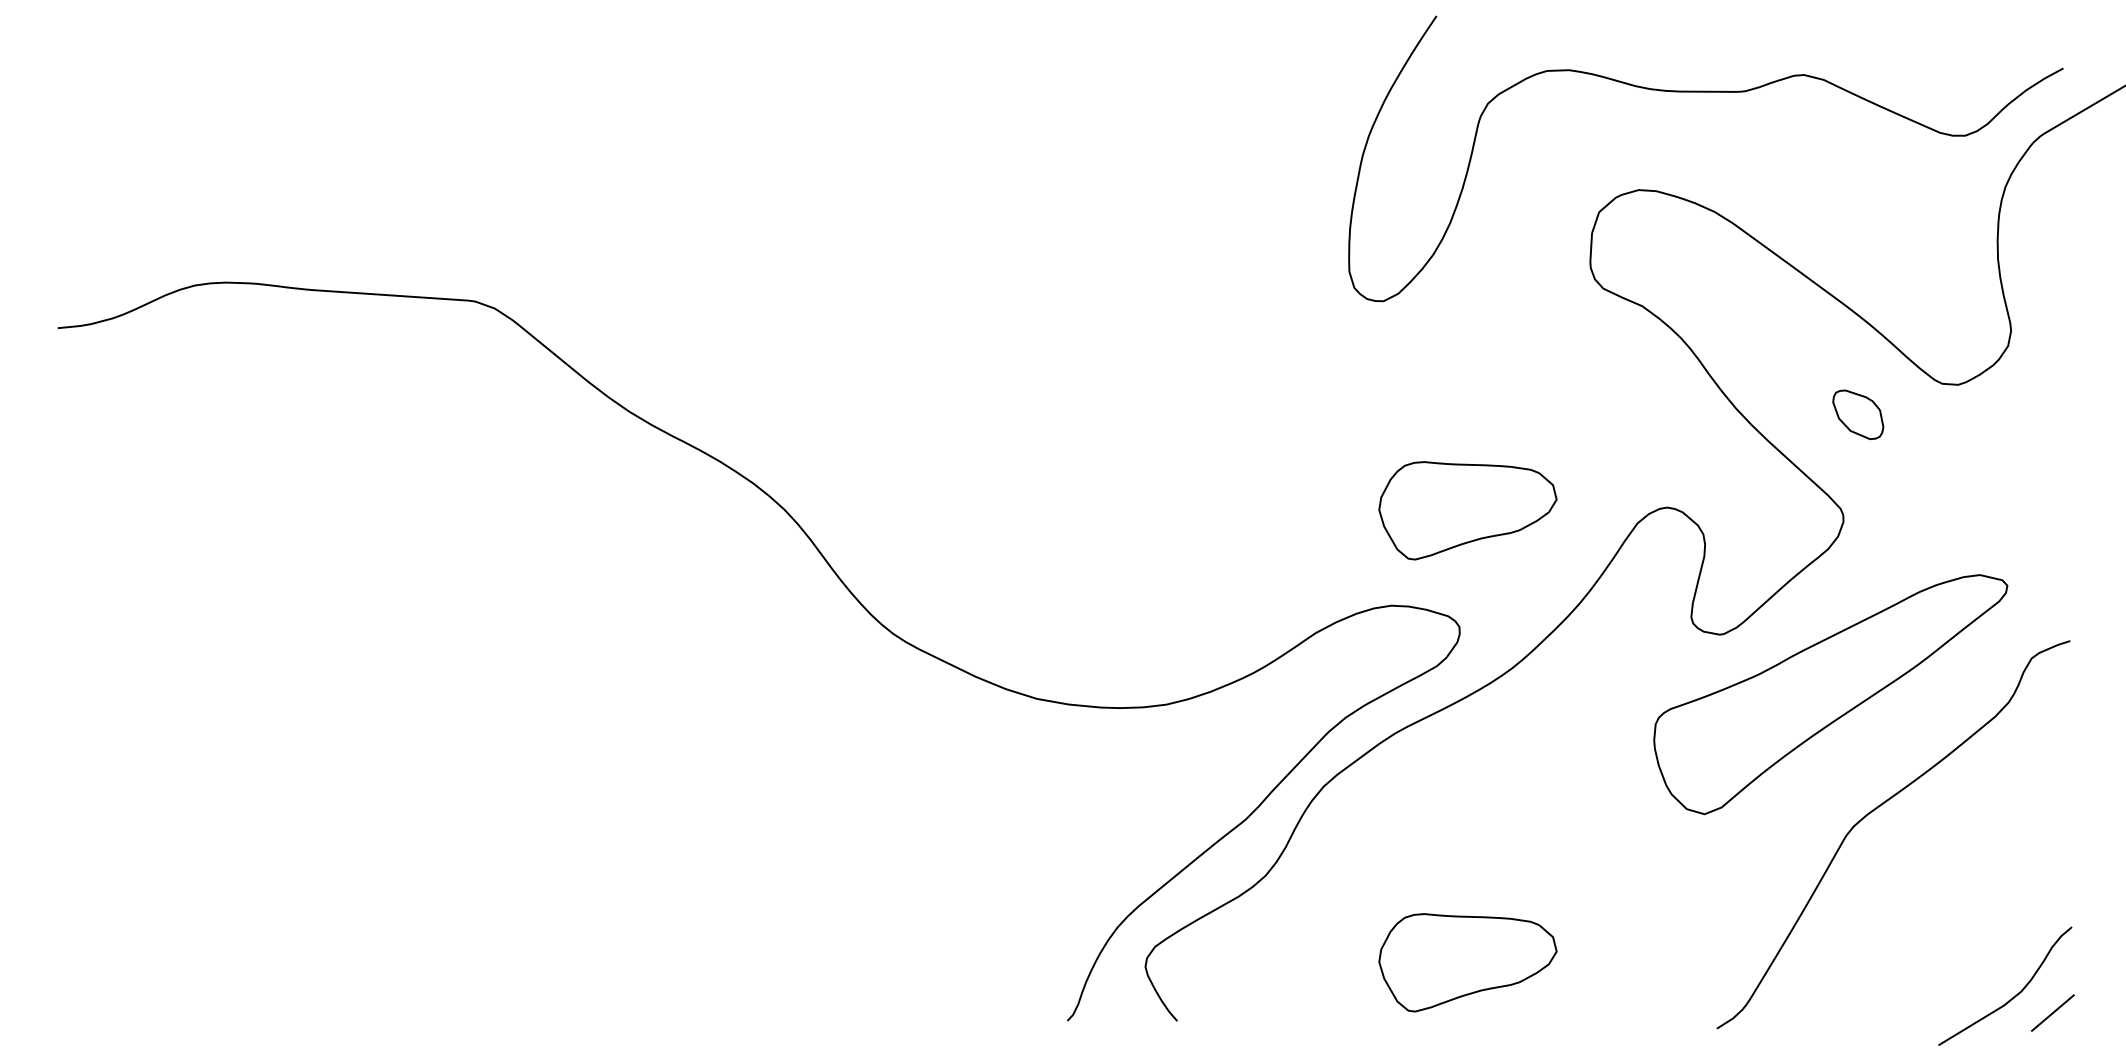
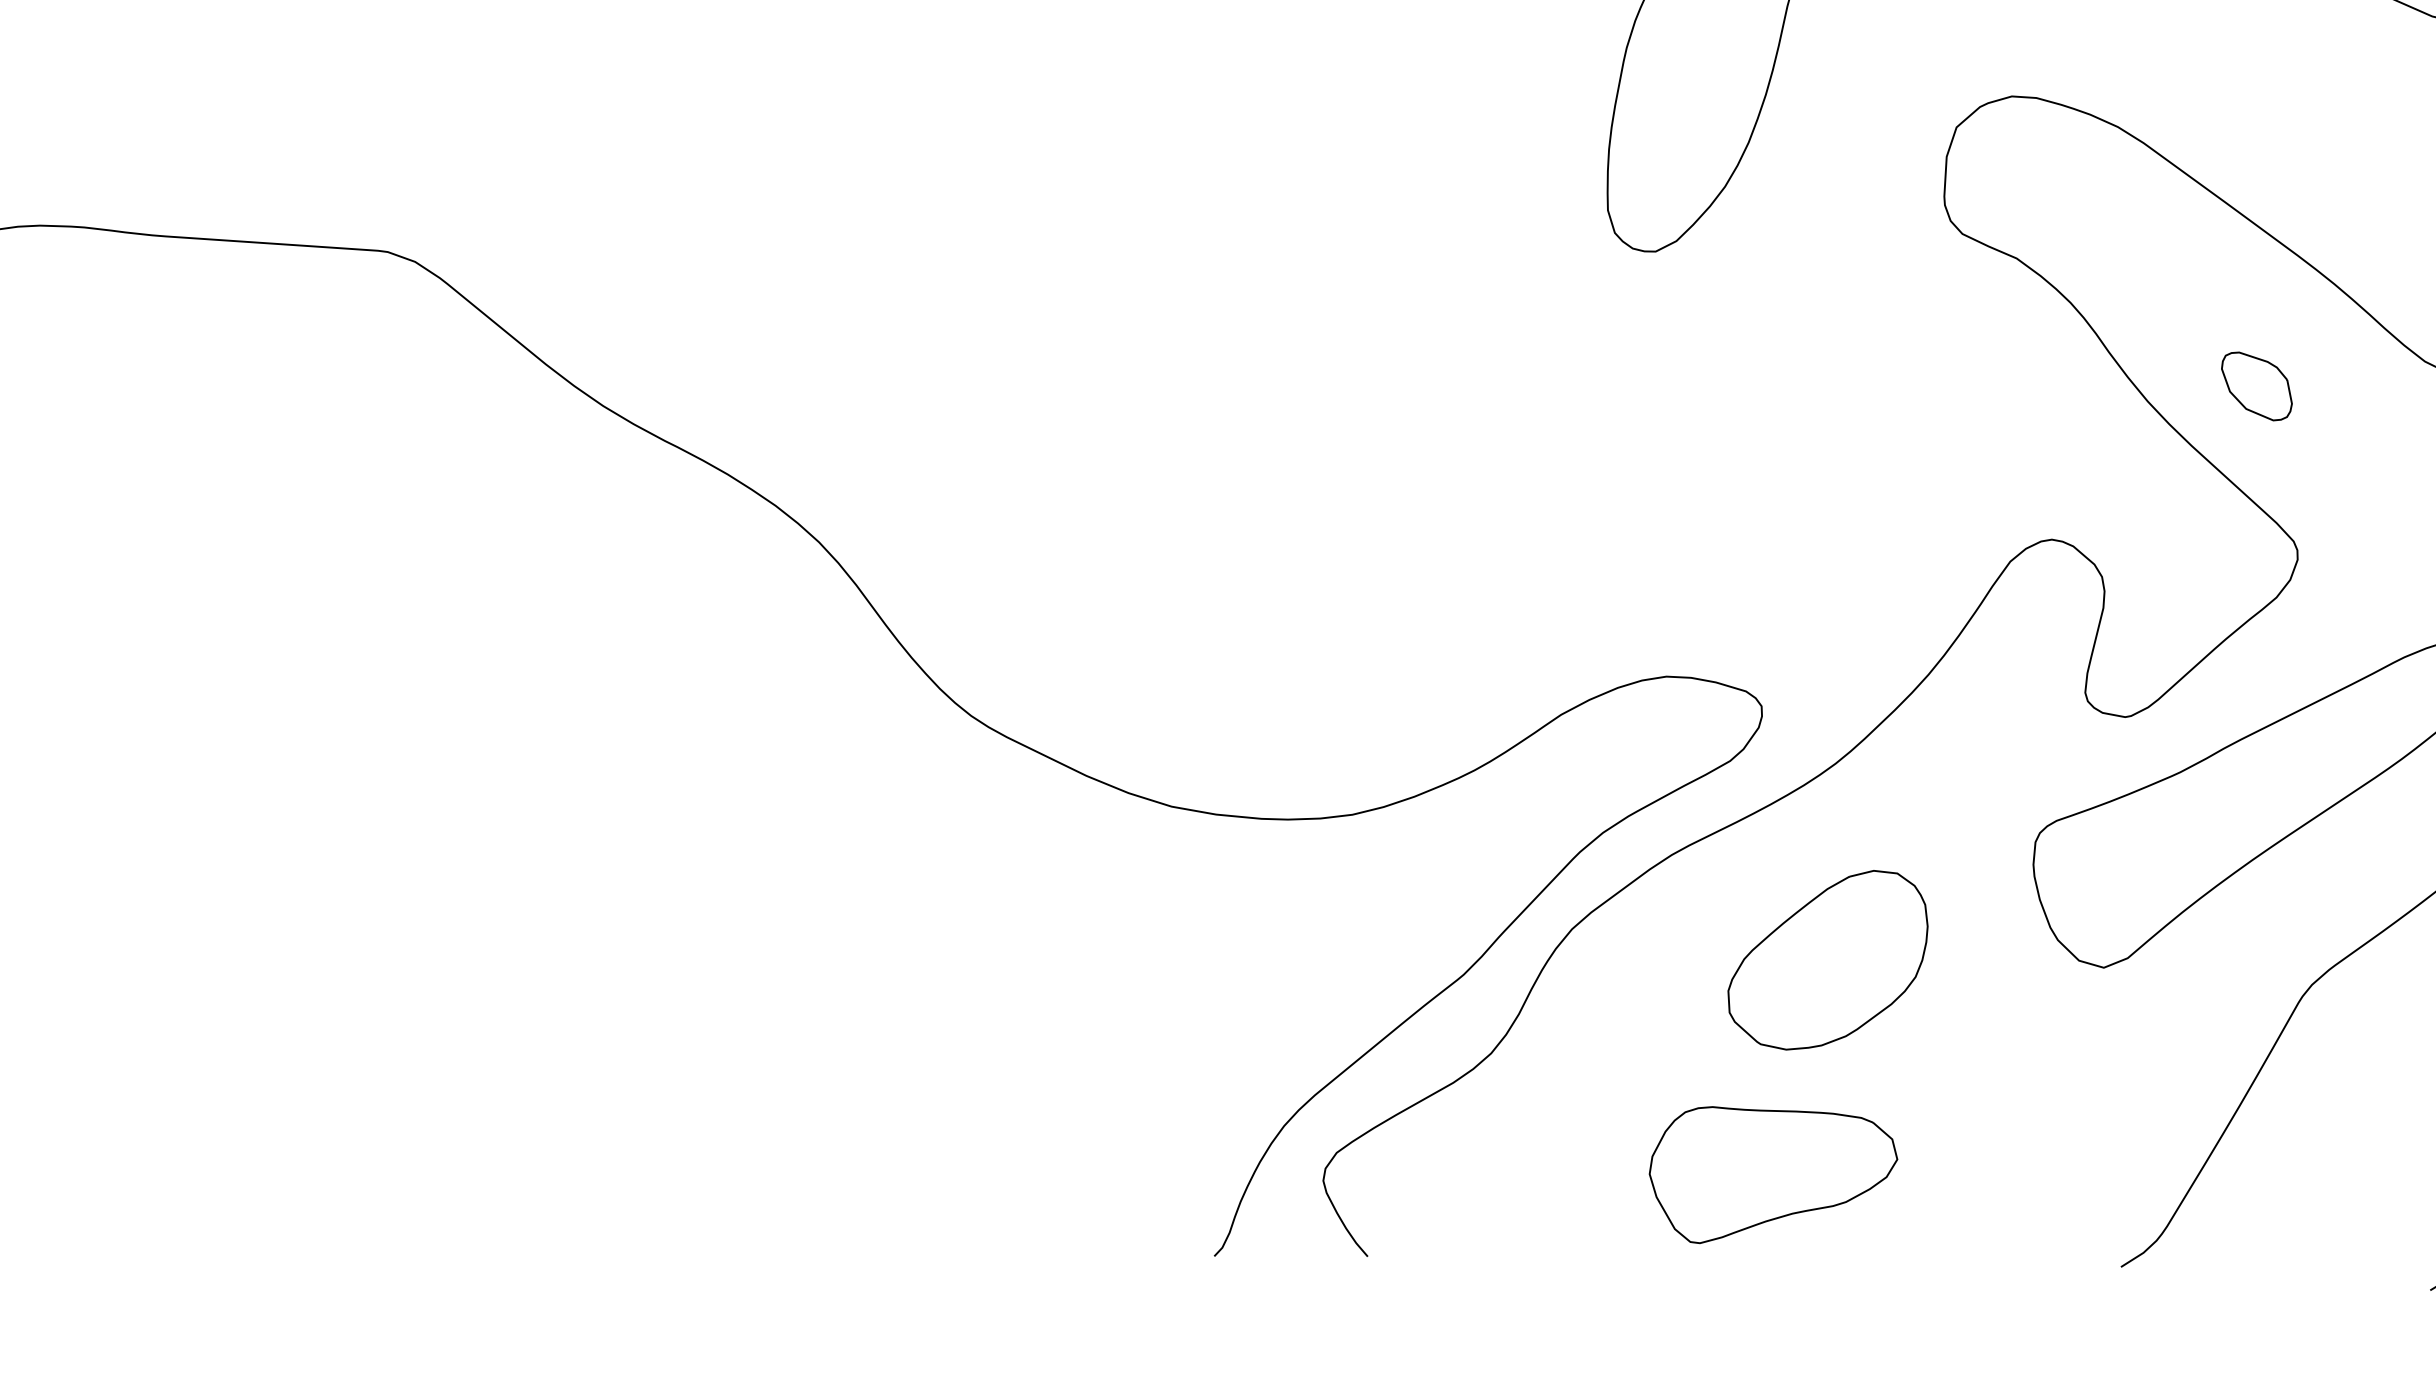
part: (1858, 414) -> (2257, 385), moved
part: (1467, 510) -> (1772, 543), removed
part: (1506, 808) -> (1827, 959), added

